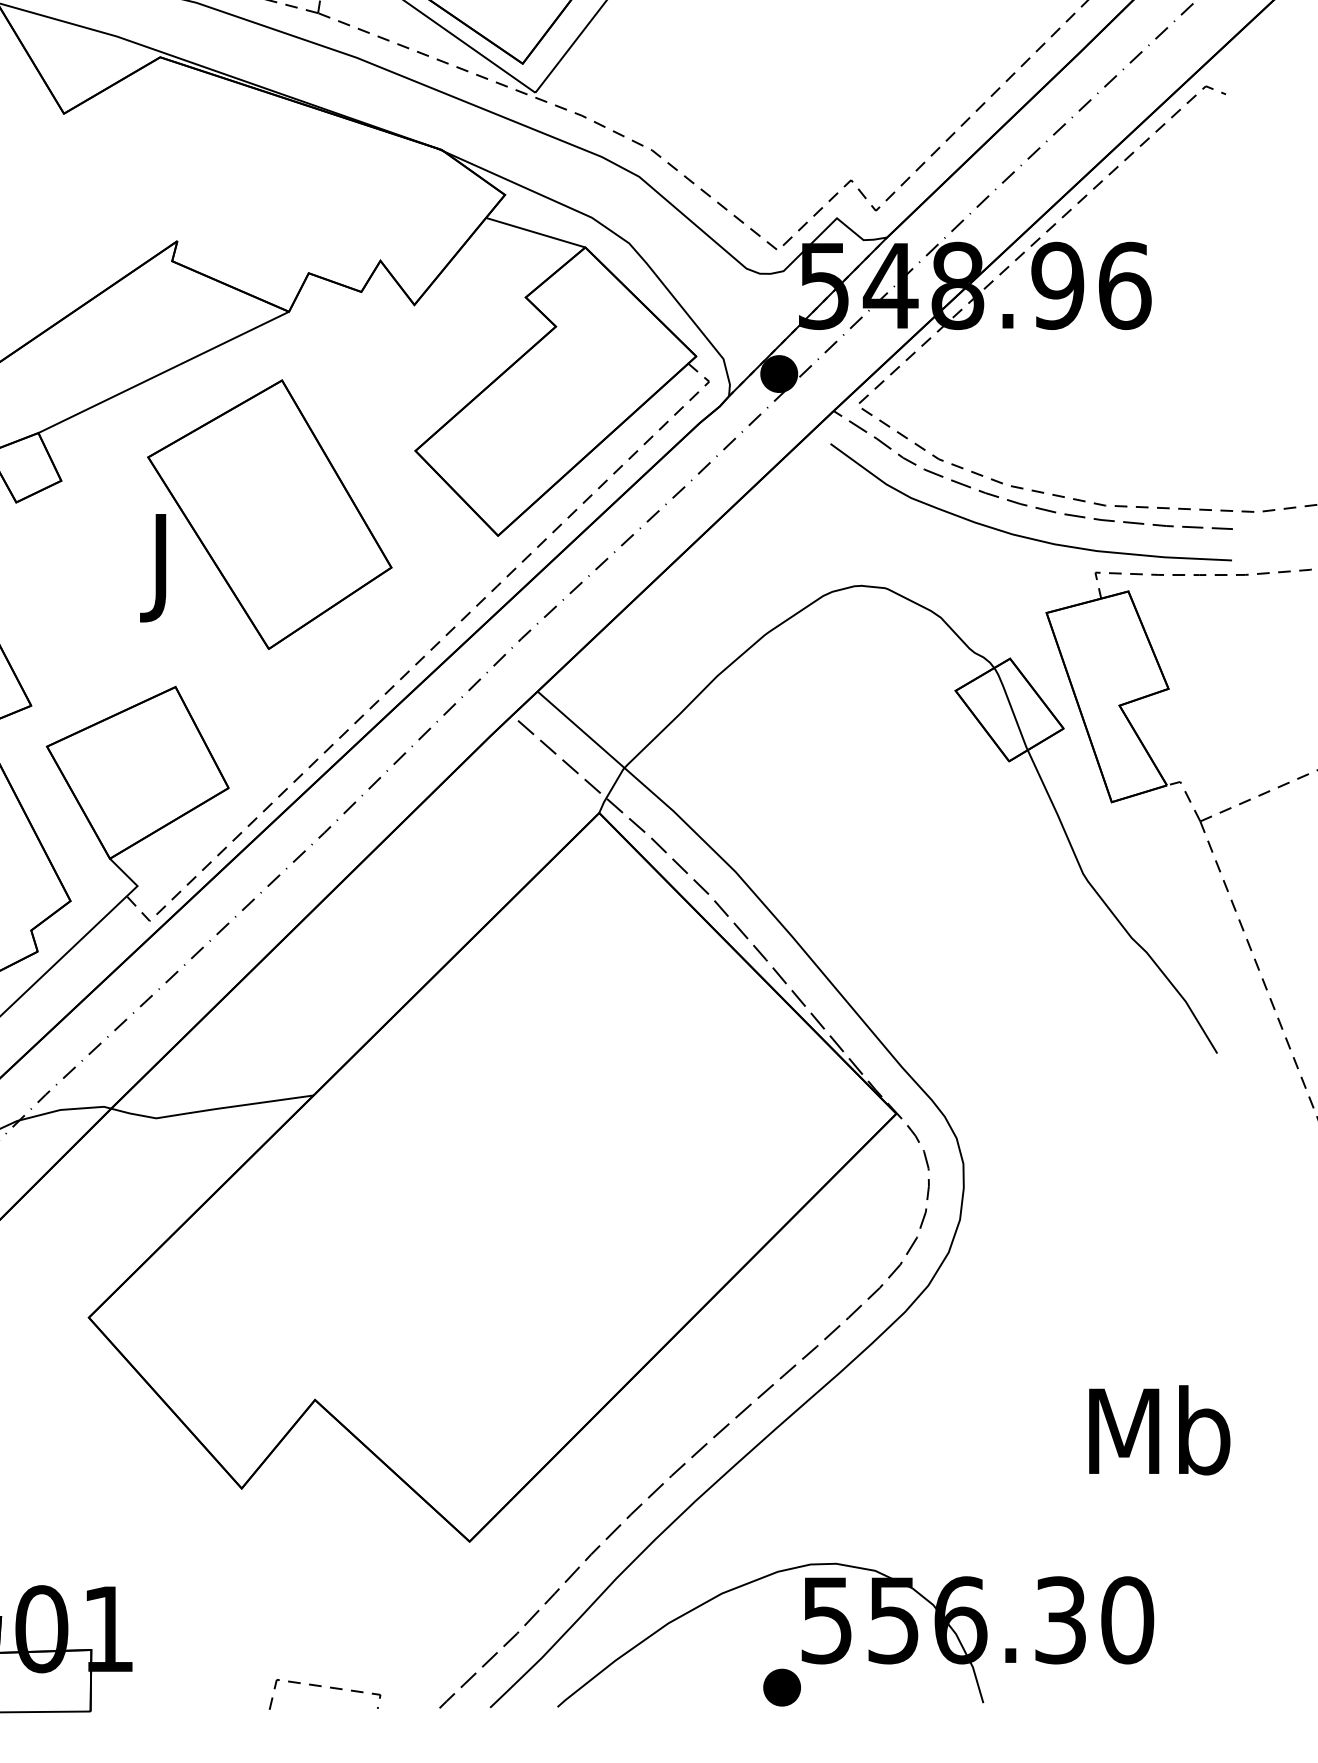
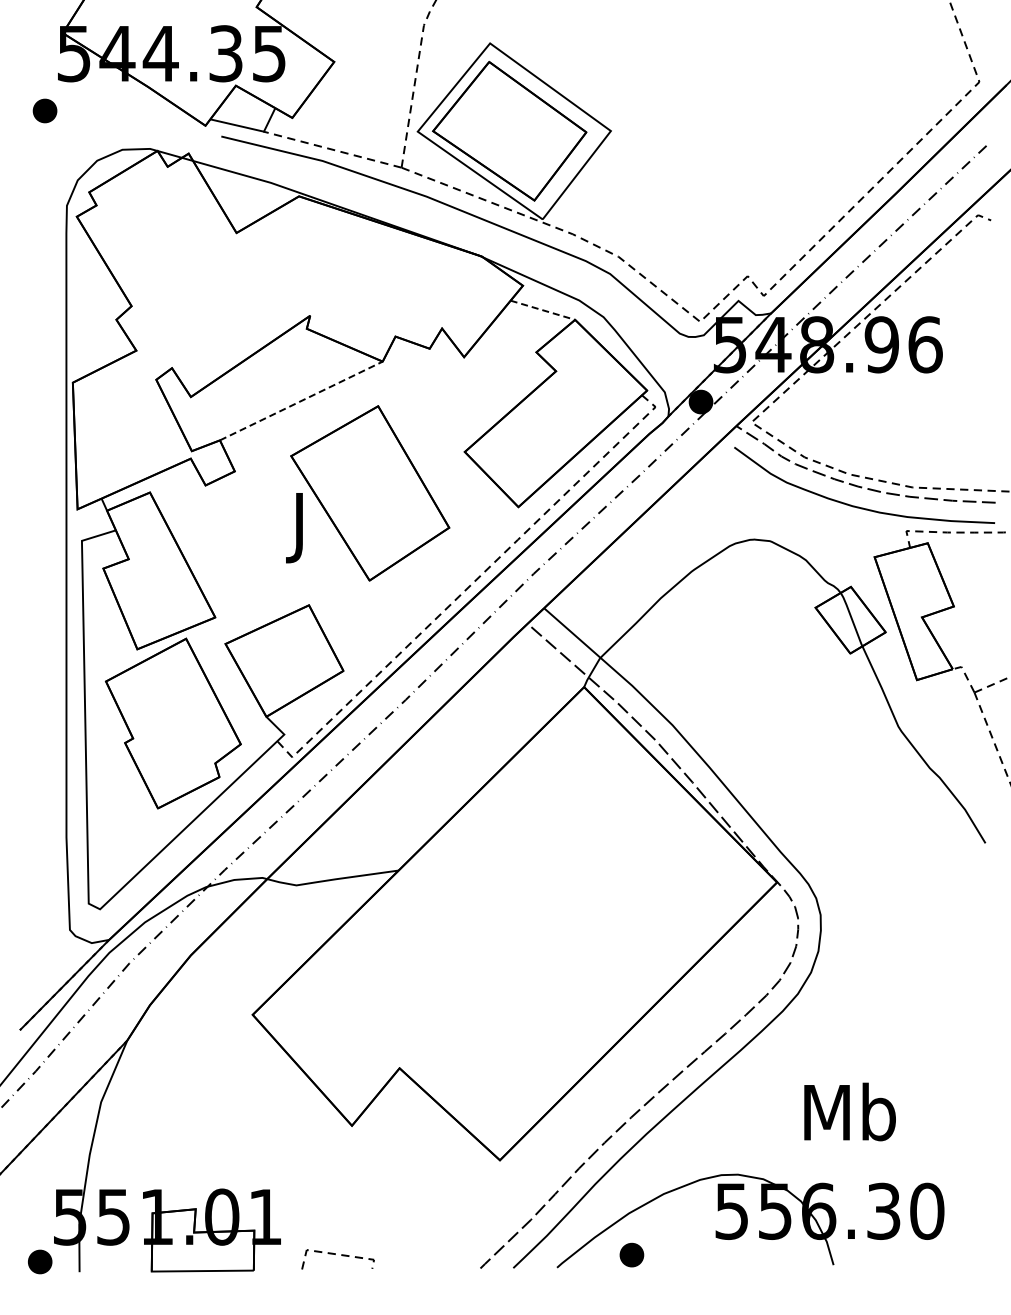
line: (535, 233) -> (542, 310), solid -> dashed
line: (163, 371) -> (301, 400), solid -> dashed
text: (1158, 1429) -> (849, 1111), moved
line: (321, 1686) -> (335, 1254), moved
part: (781, 1686) -> (631, 1254), moved

